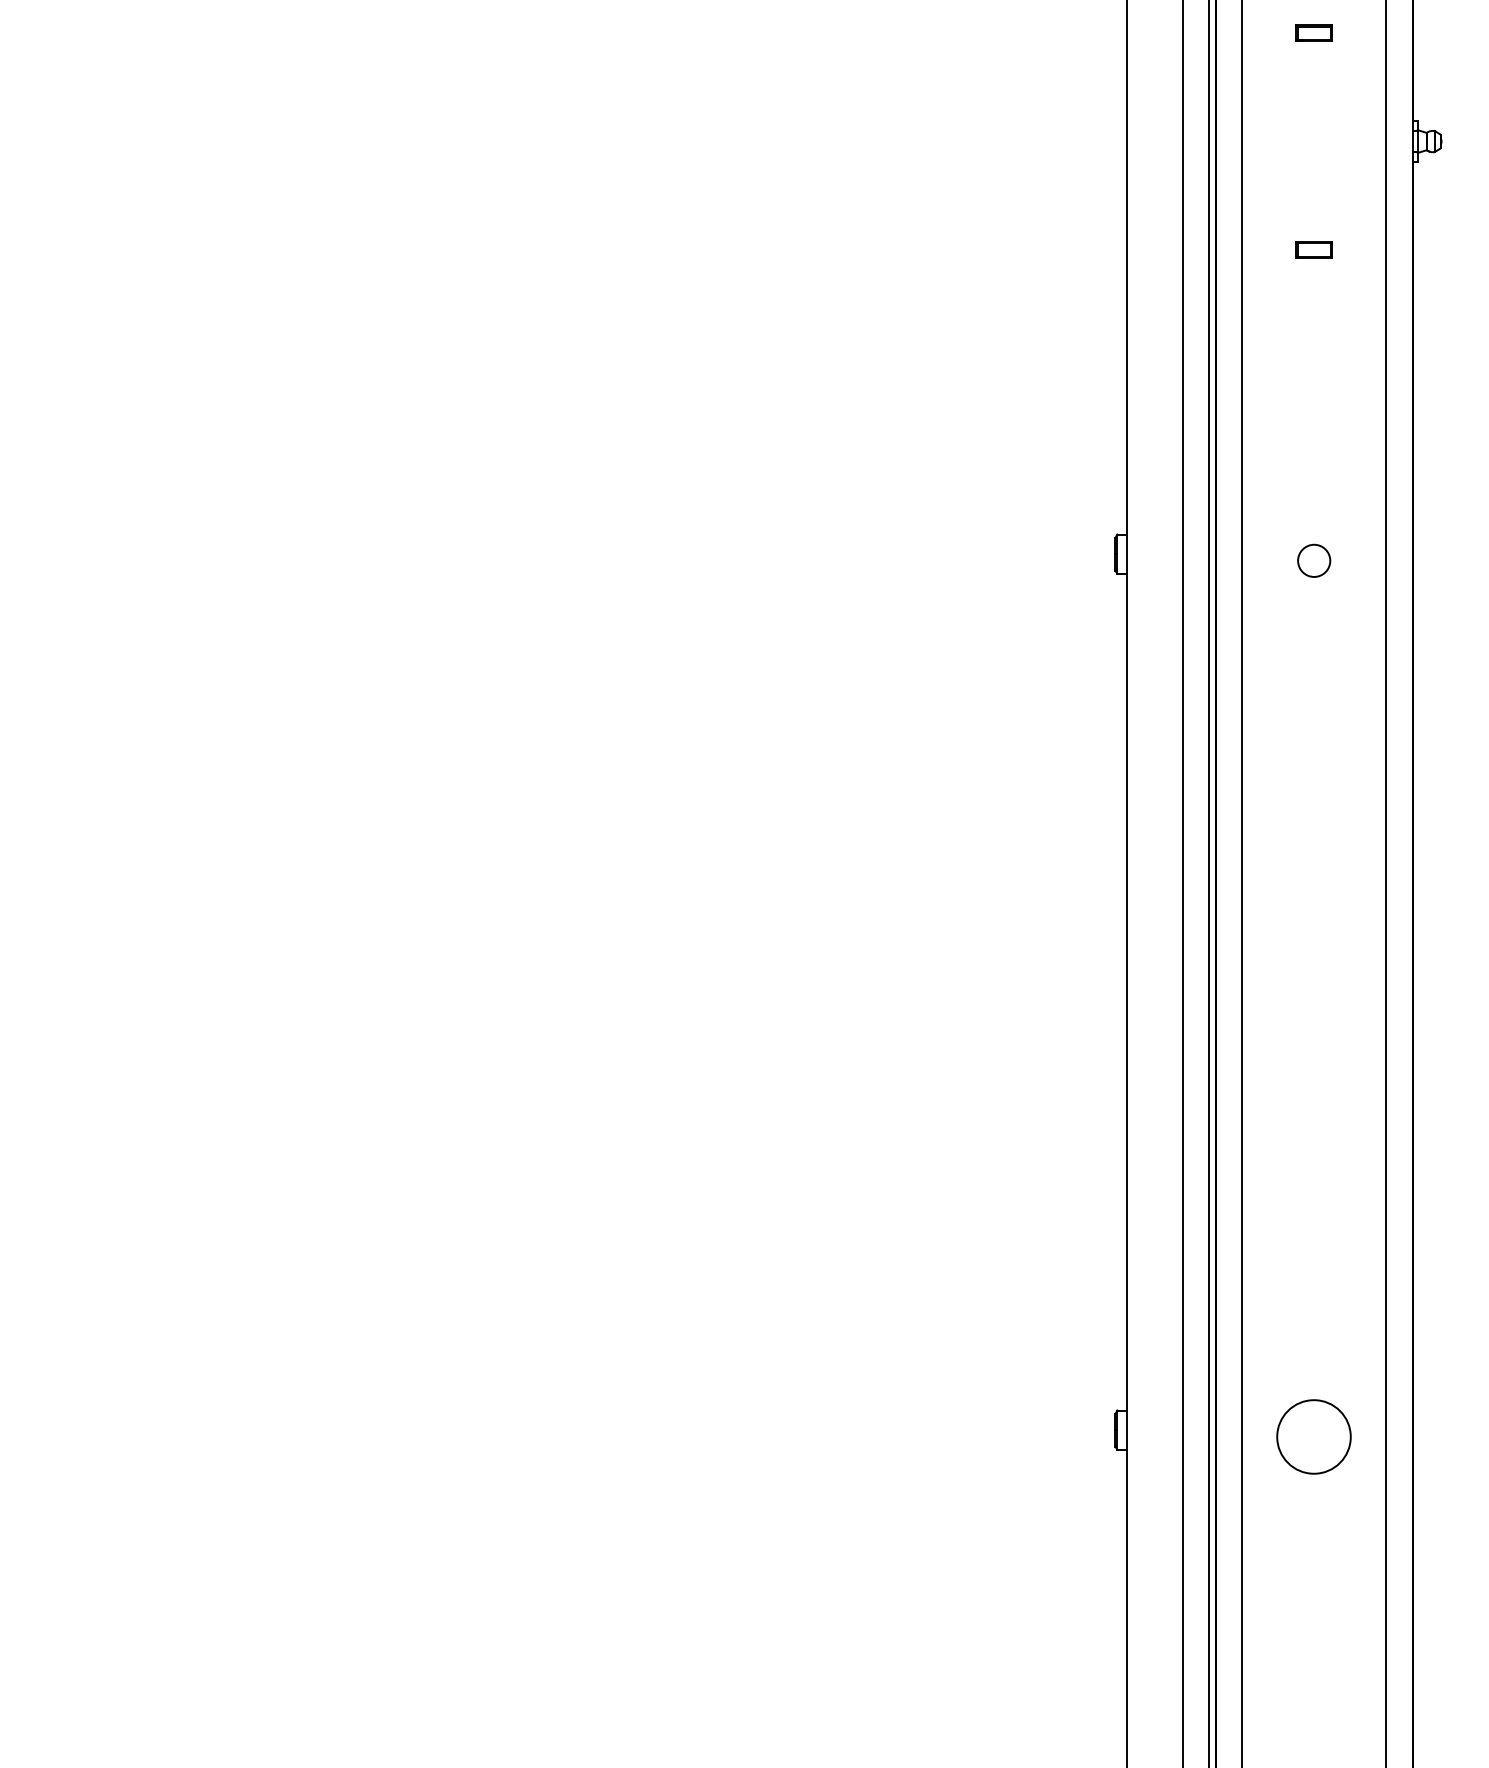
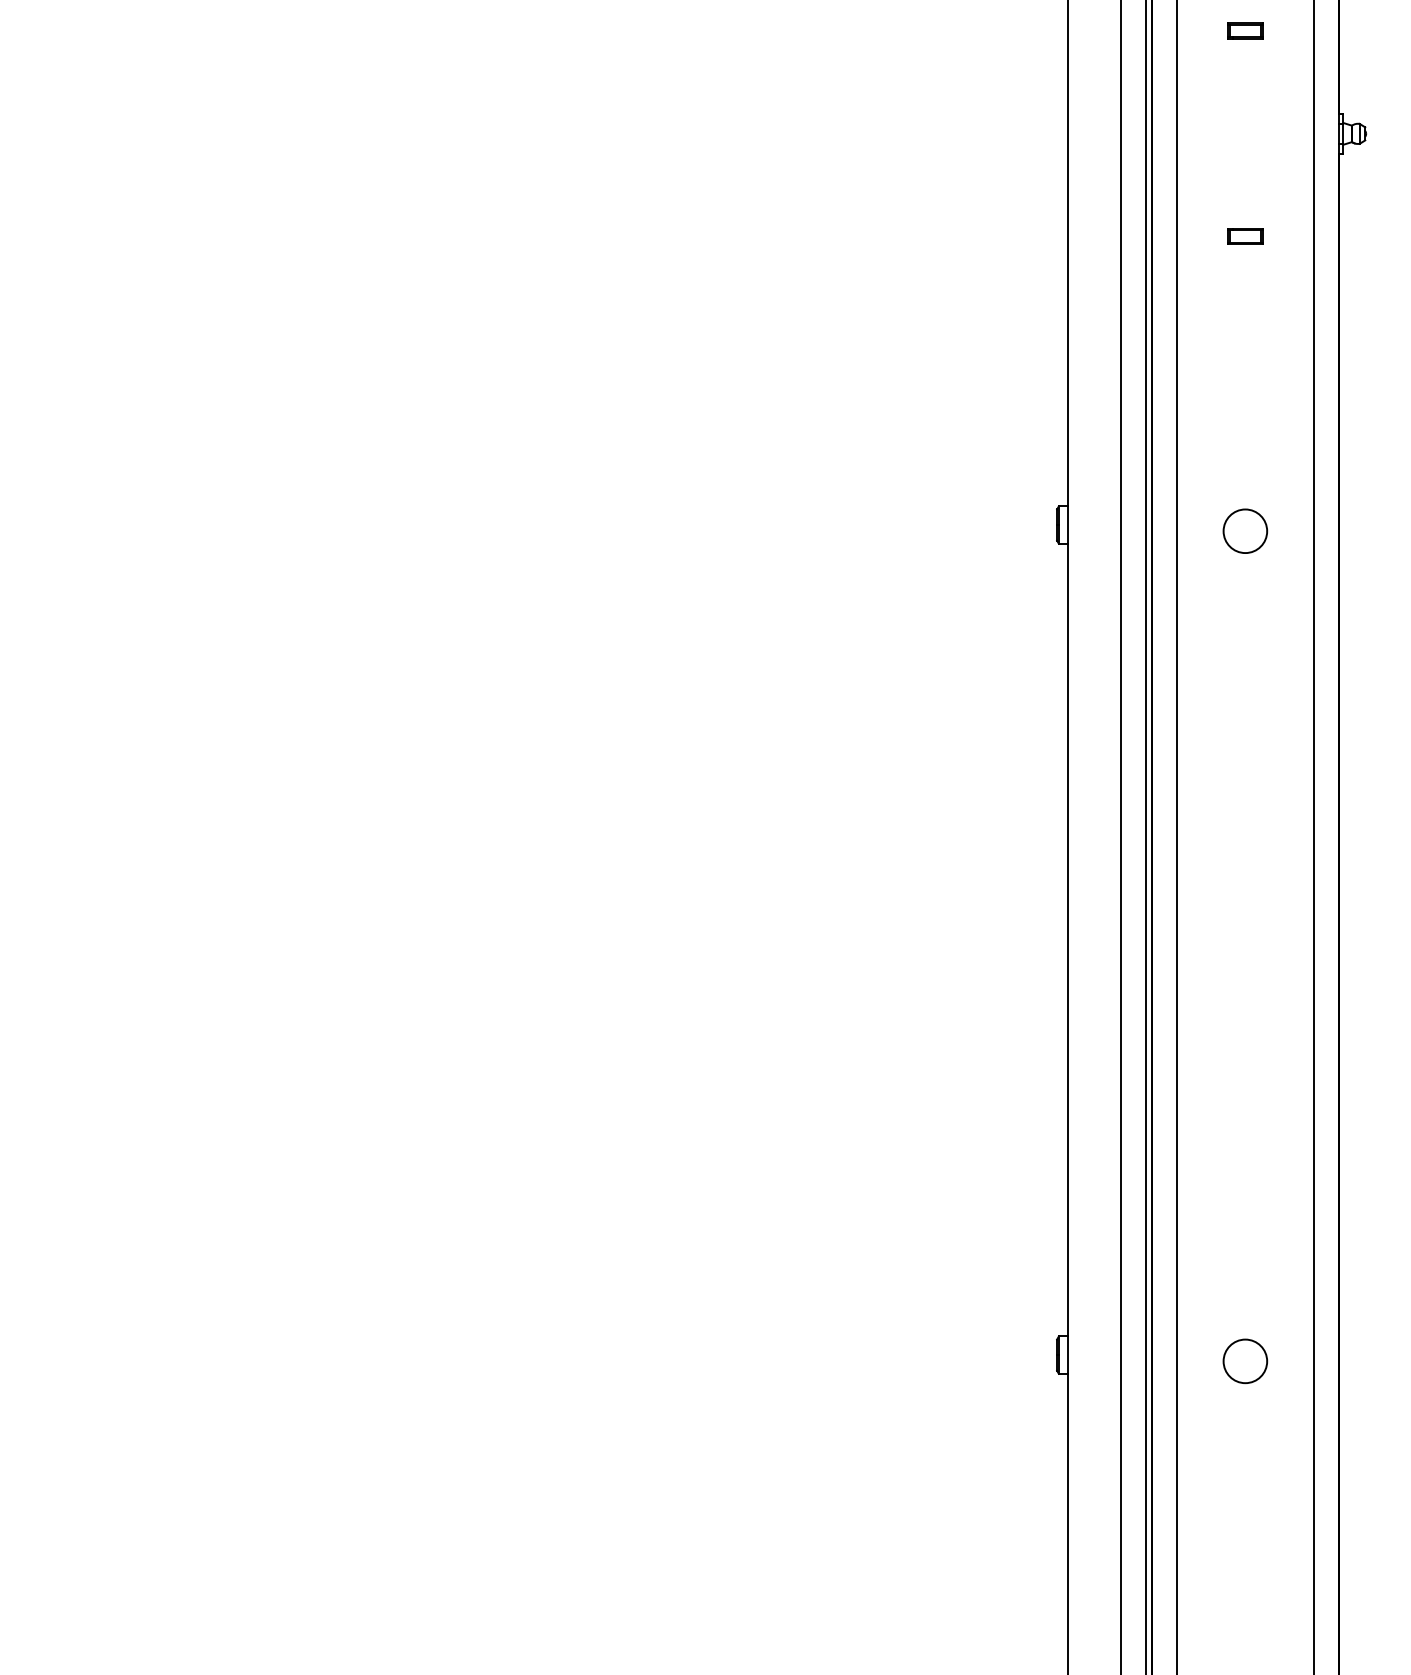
circle: (1314, 560) -> (1245, 530), size x1.43
circle: (1314, 1436) -> (1245, 1361), size x0.62

